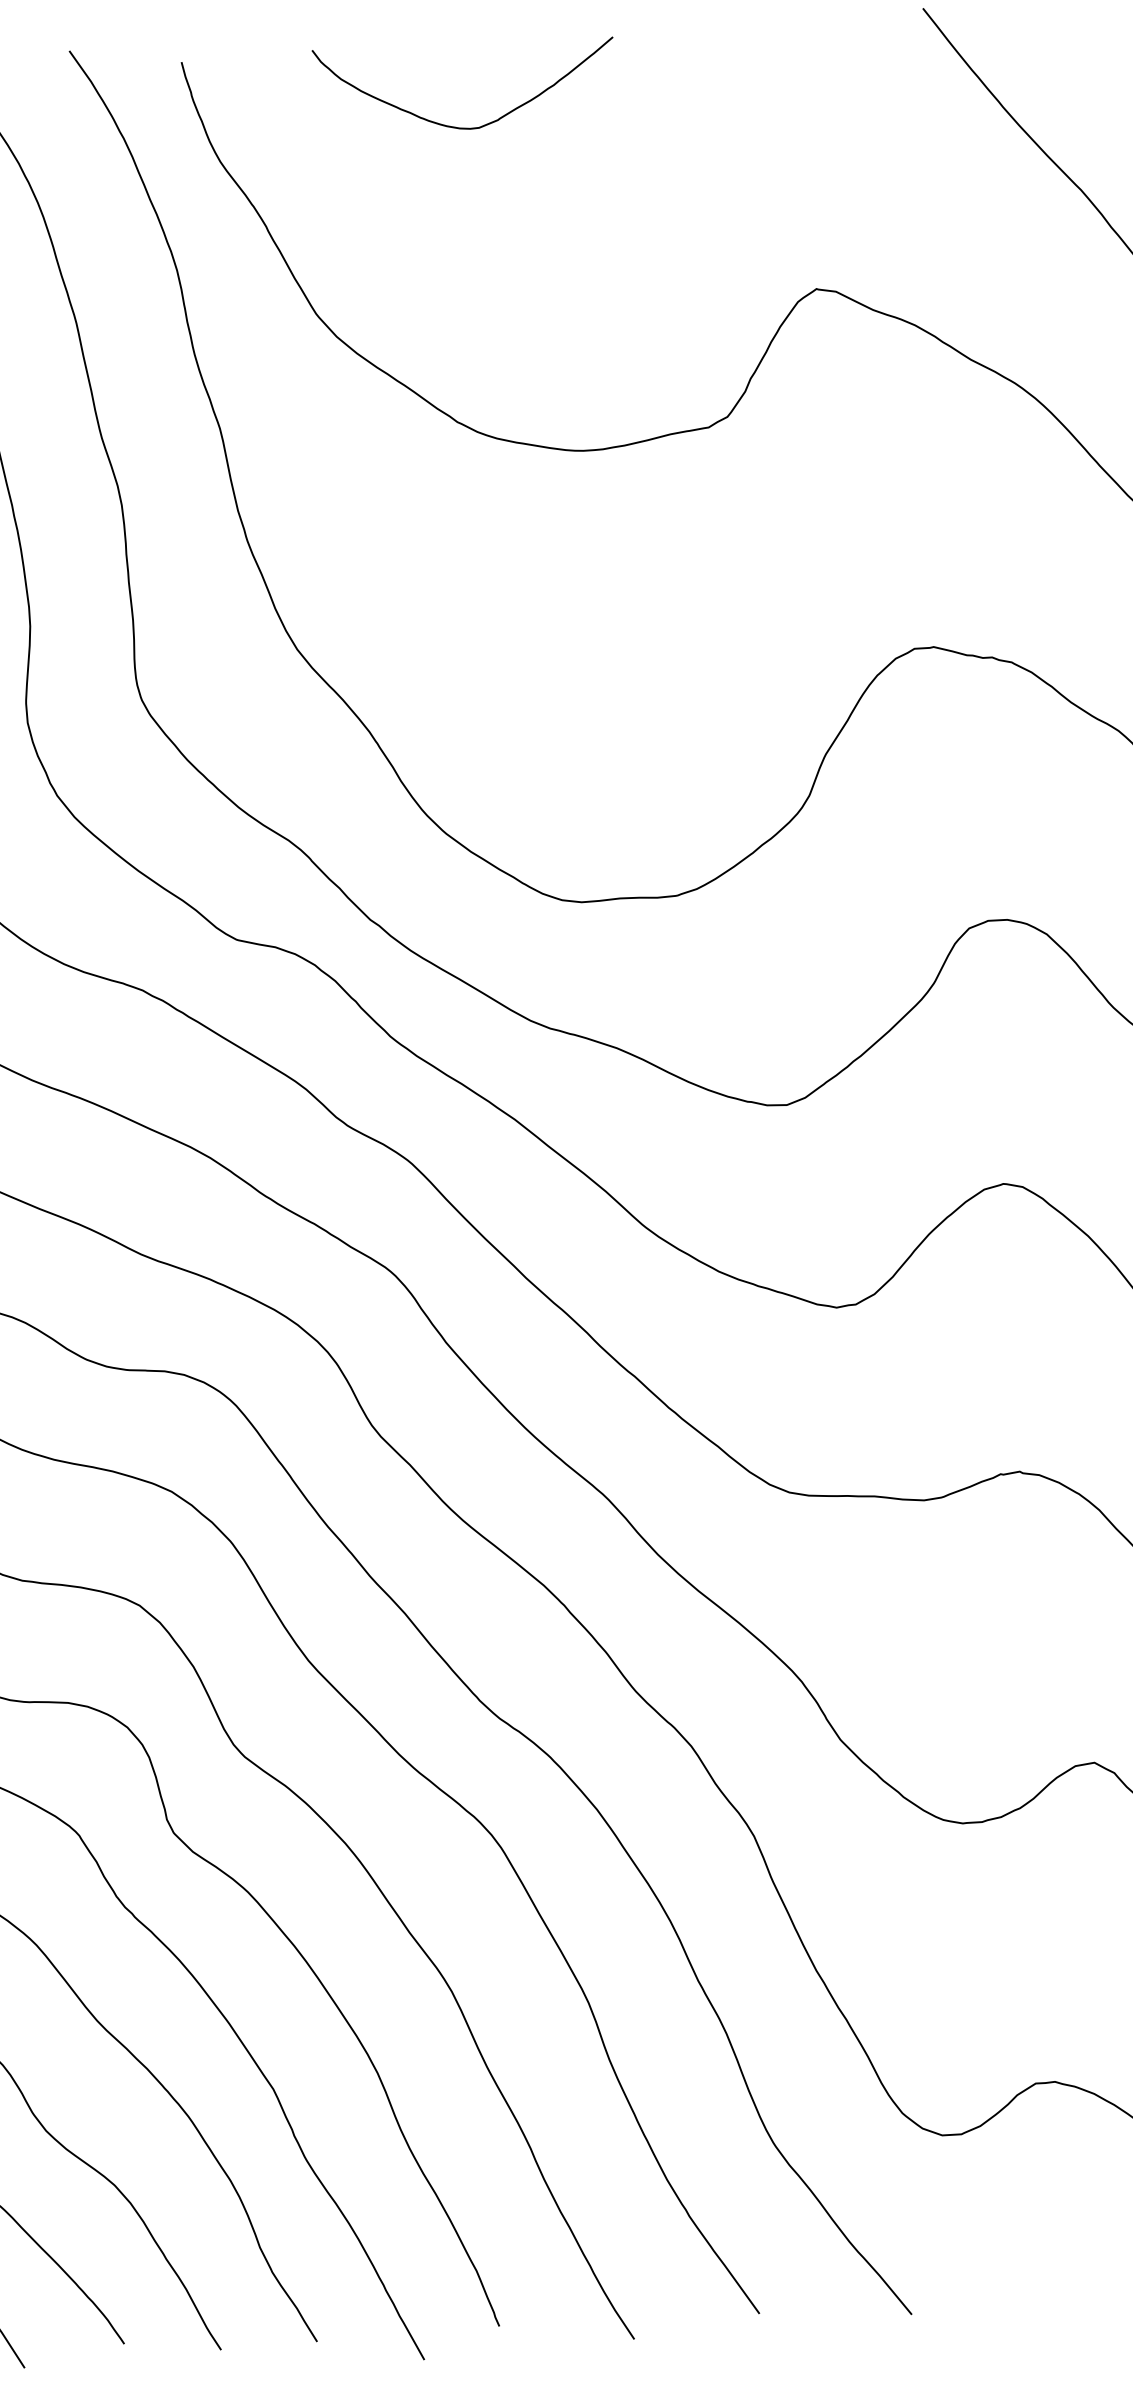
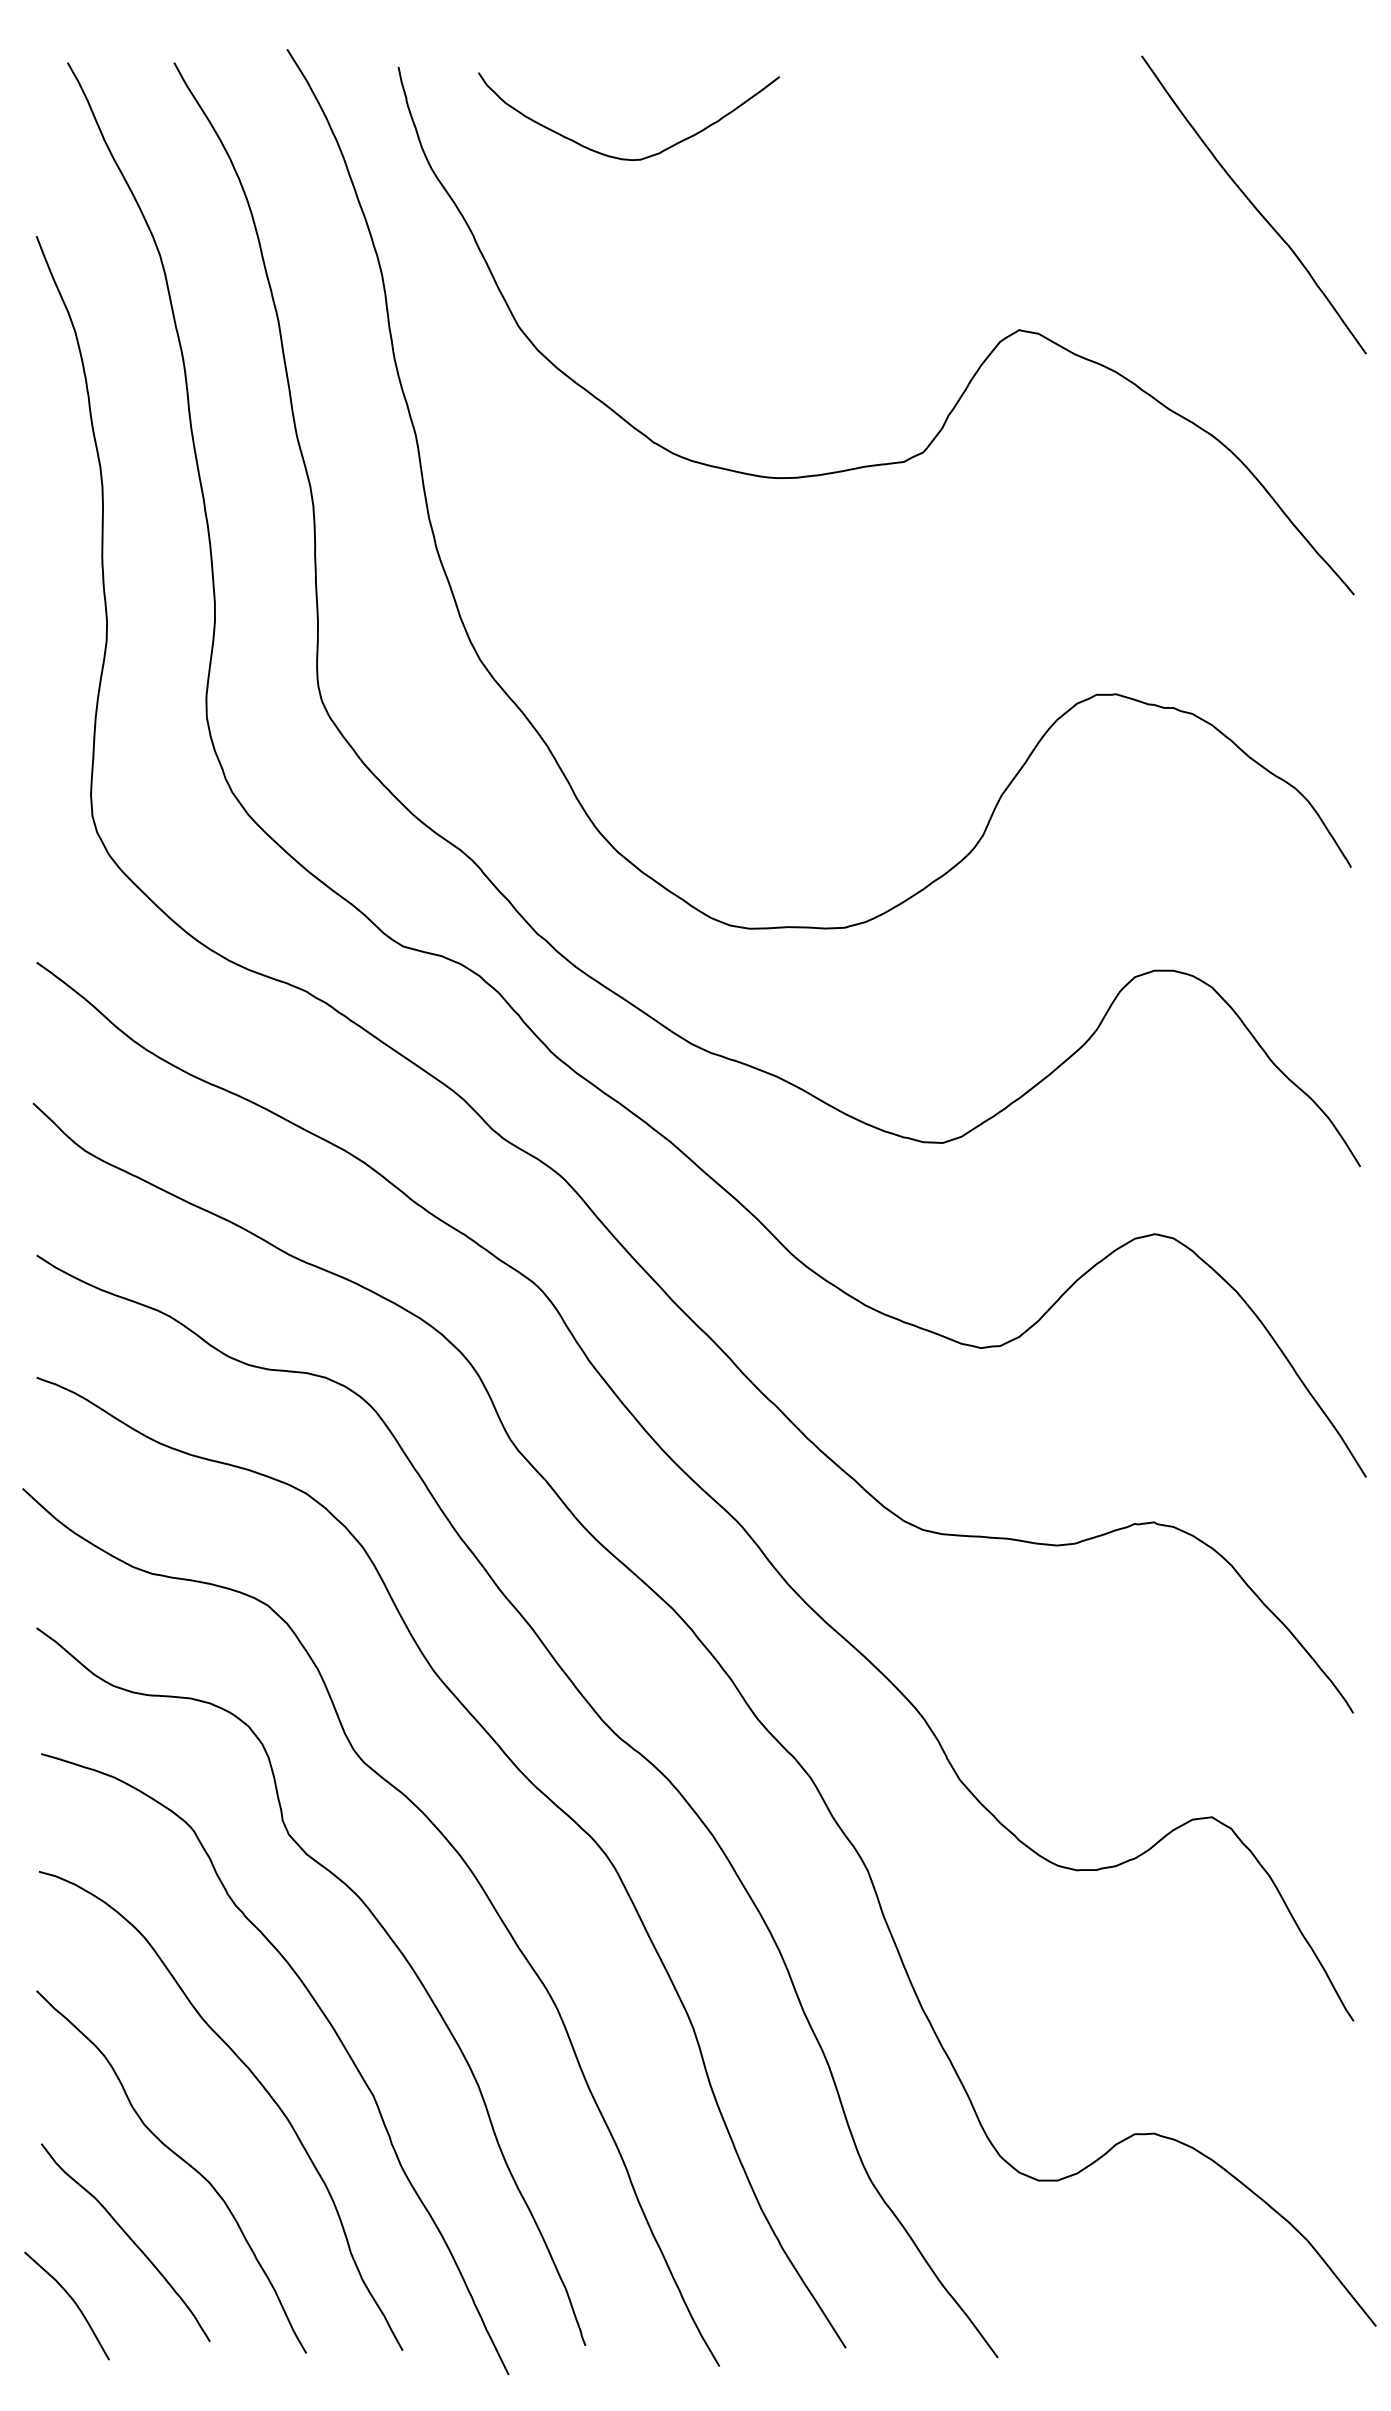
curve: (457, 126) -> (619, 157), moved

